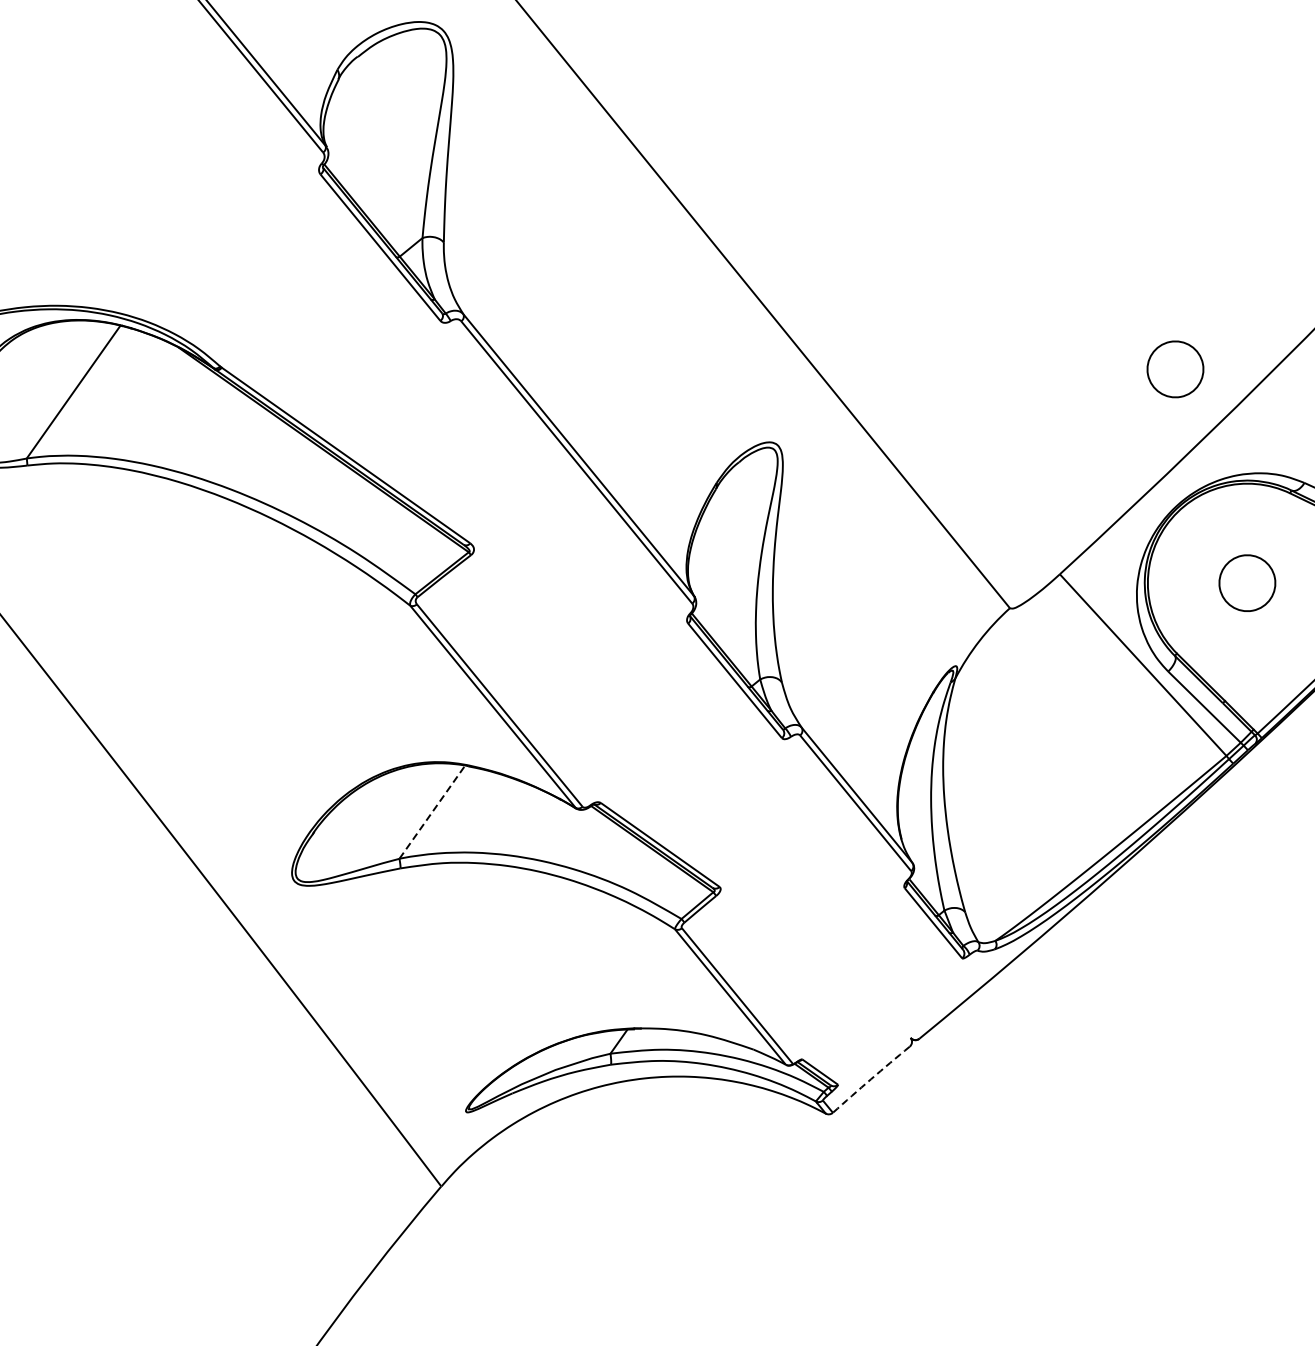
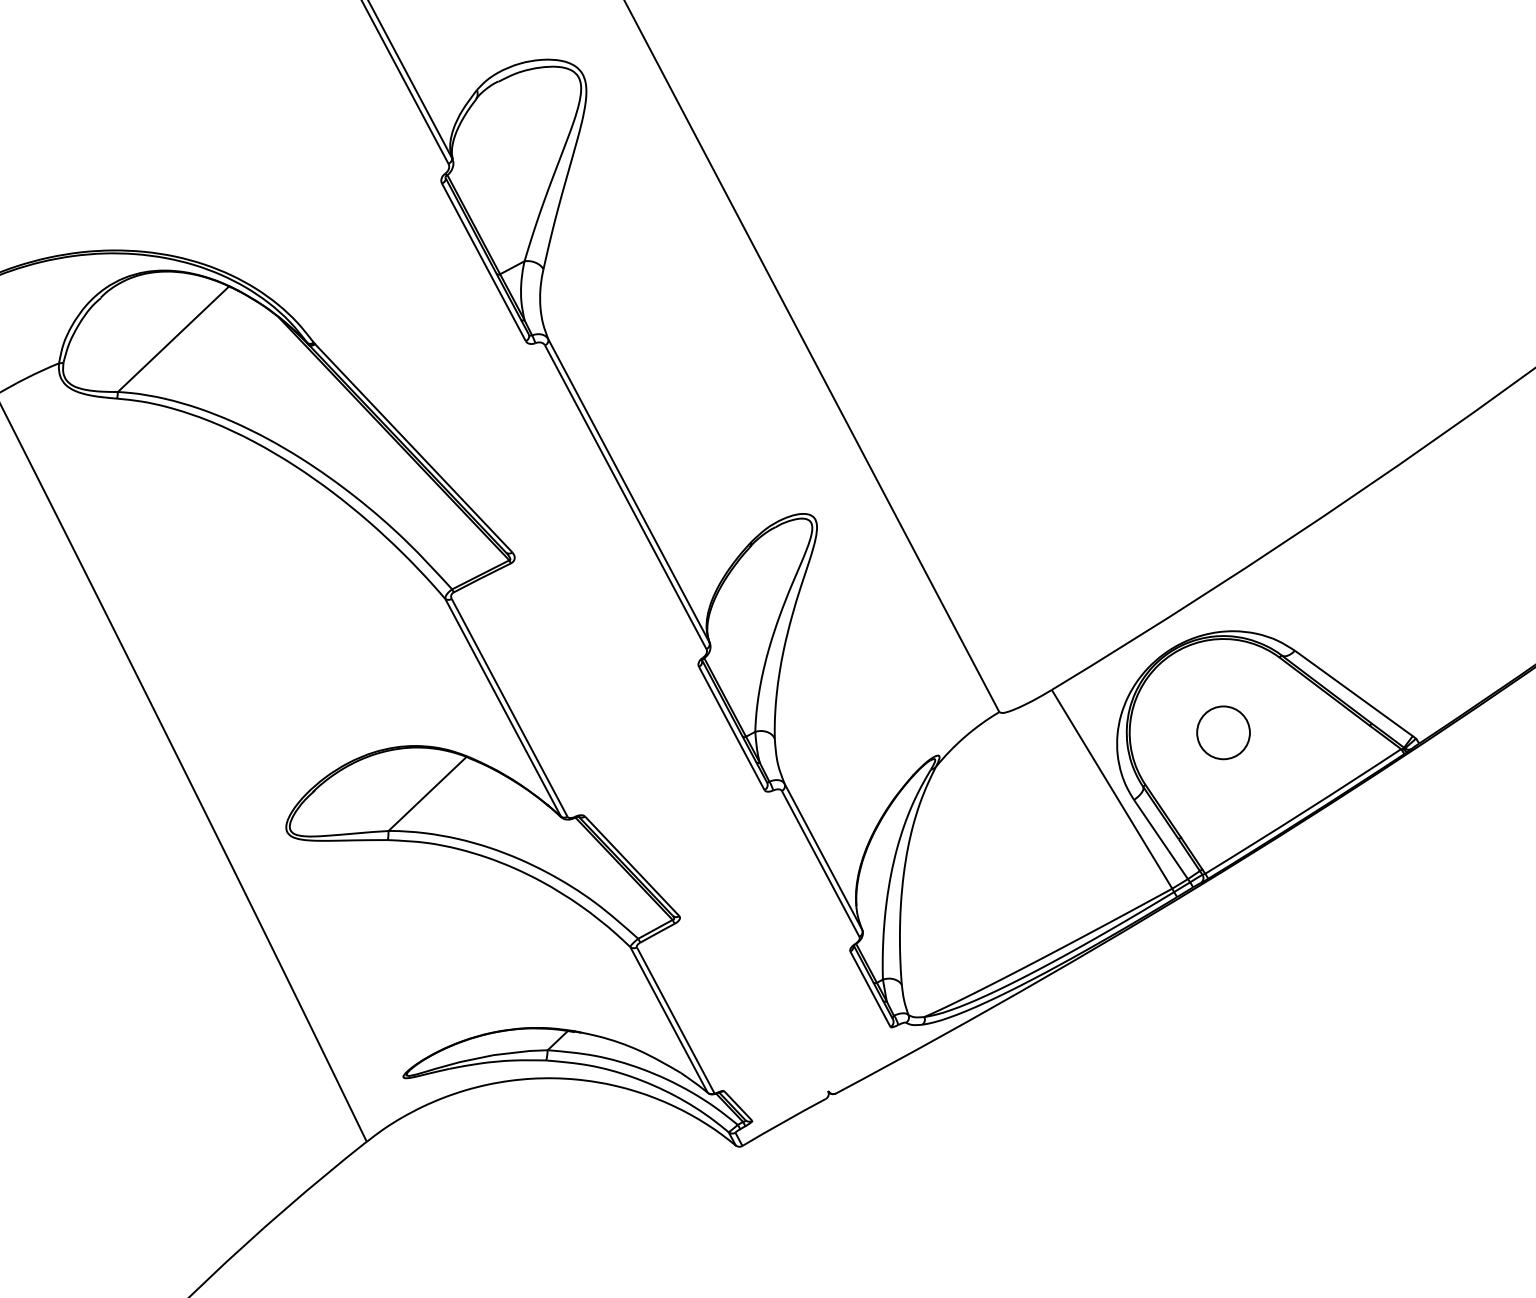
circle: (1175, 369) -> (1196, 521), removed
line: (432, 812) -> (427, 794), dashed -> solid
arc: (870, 1079) -> (783, 1122), dashed -> solid

